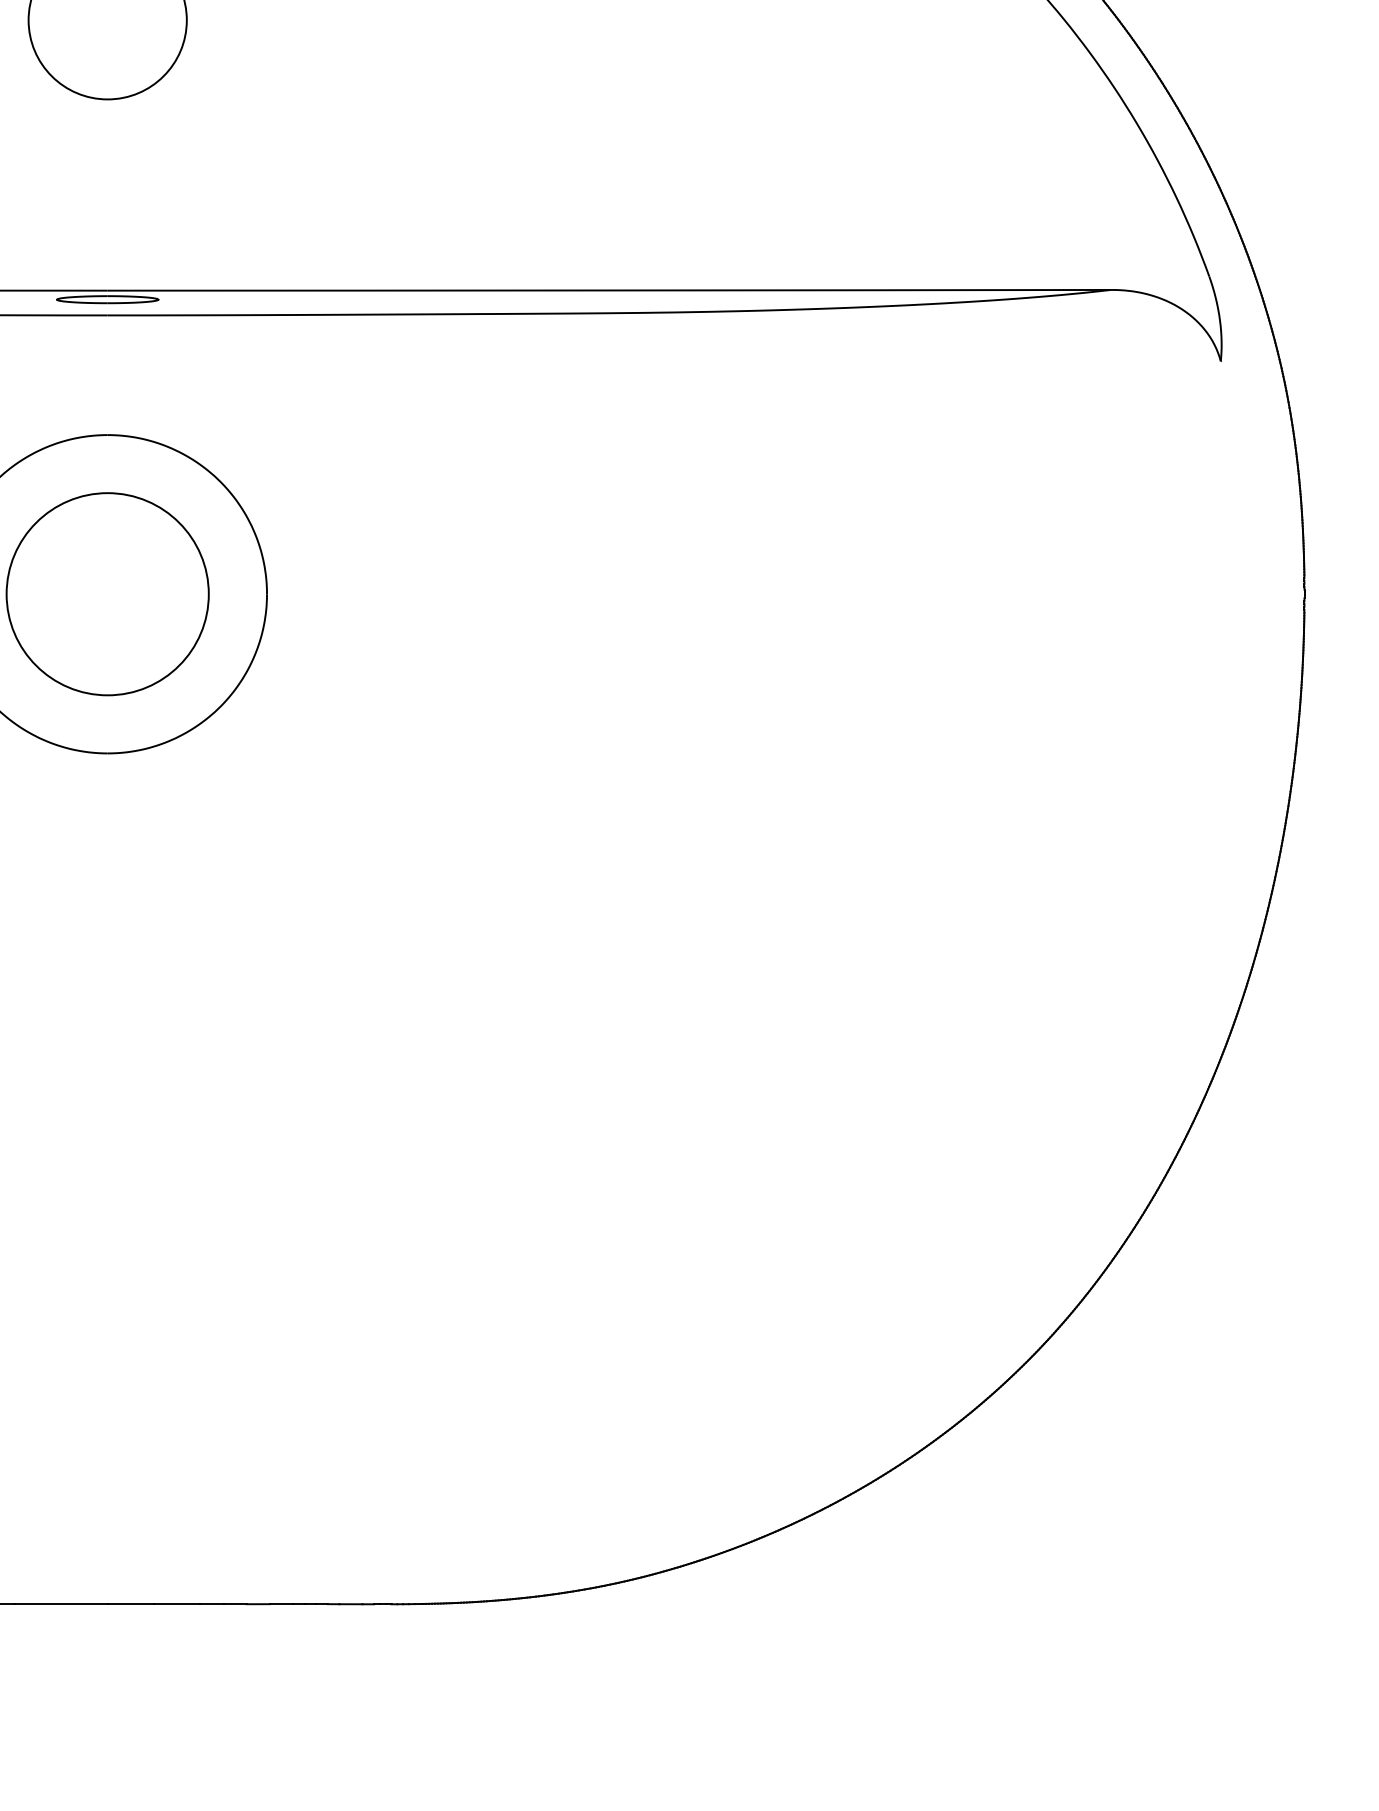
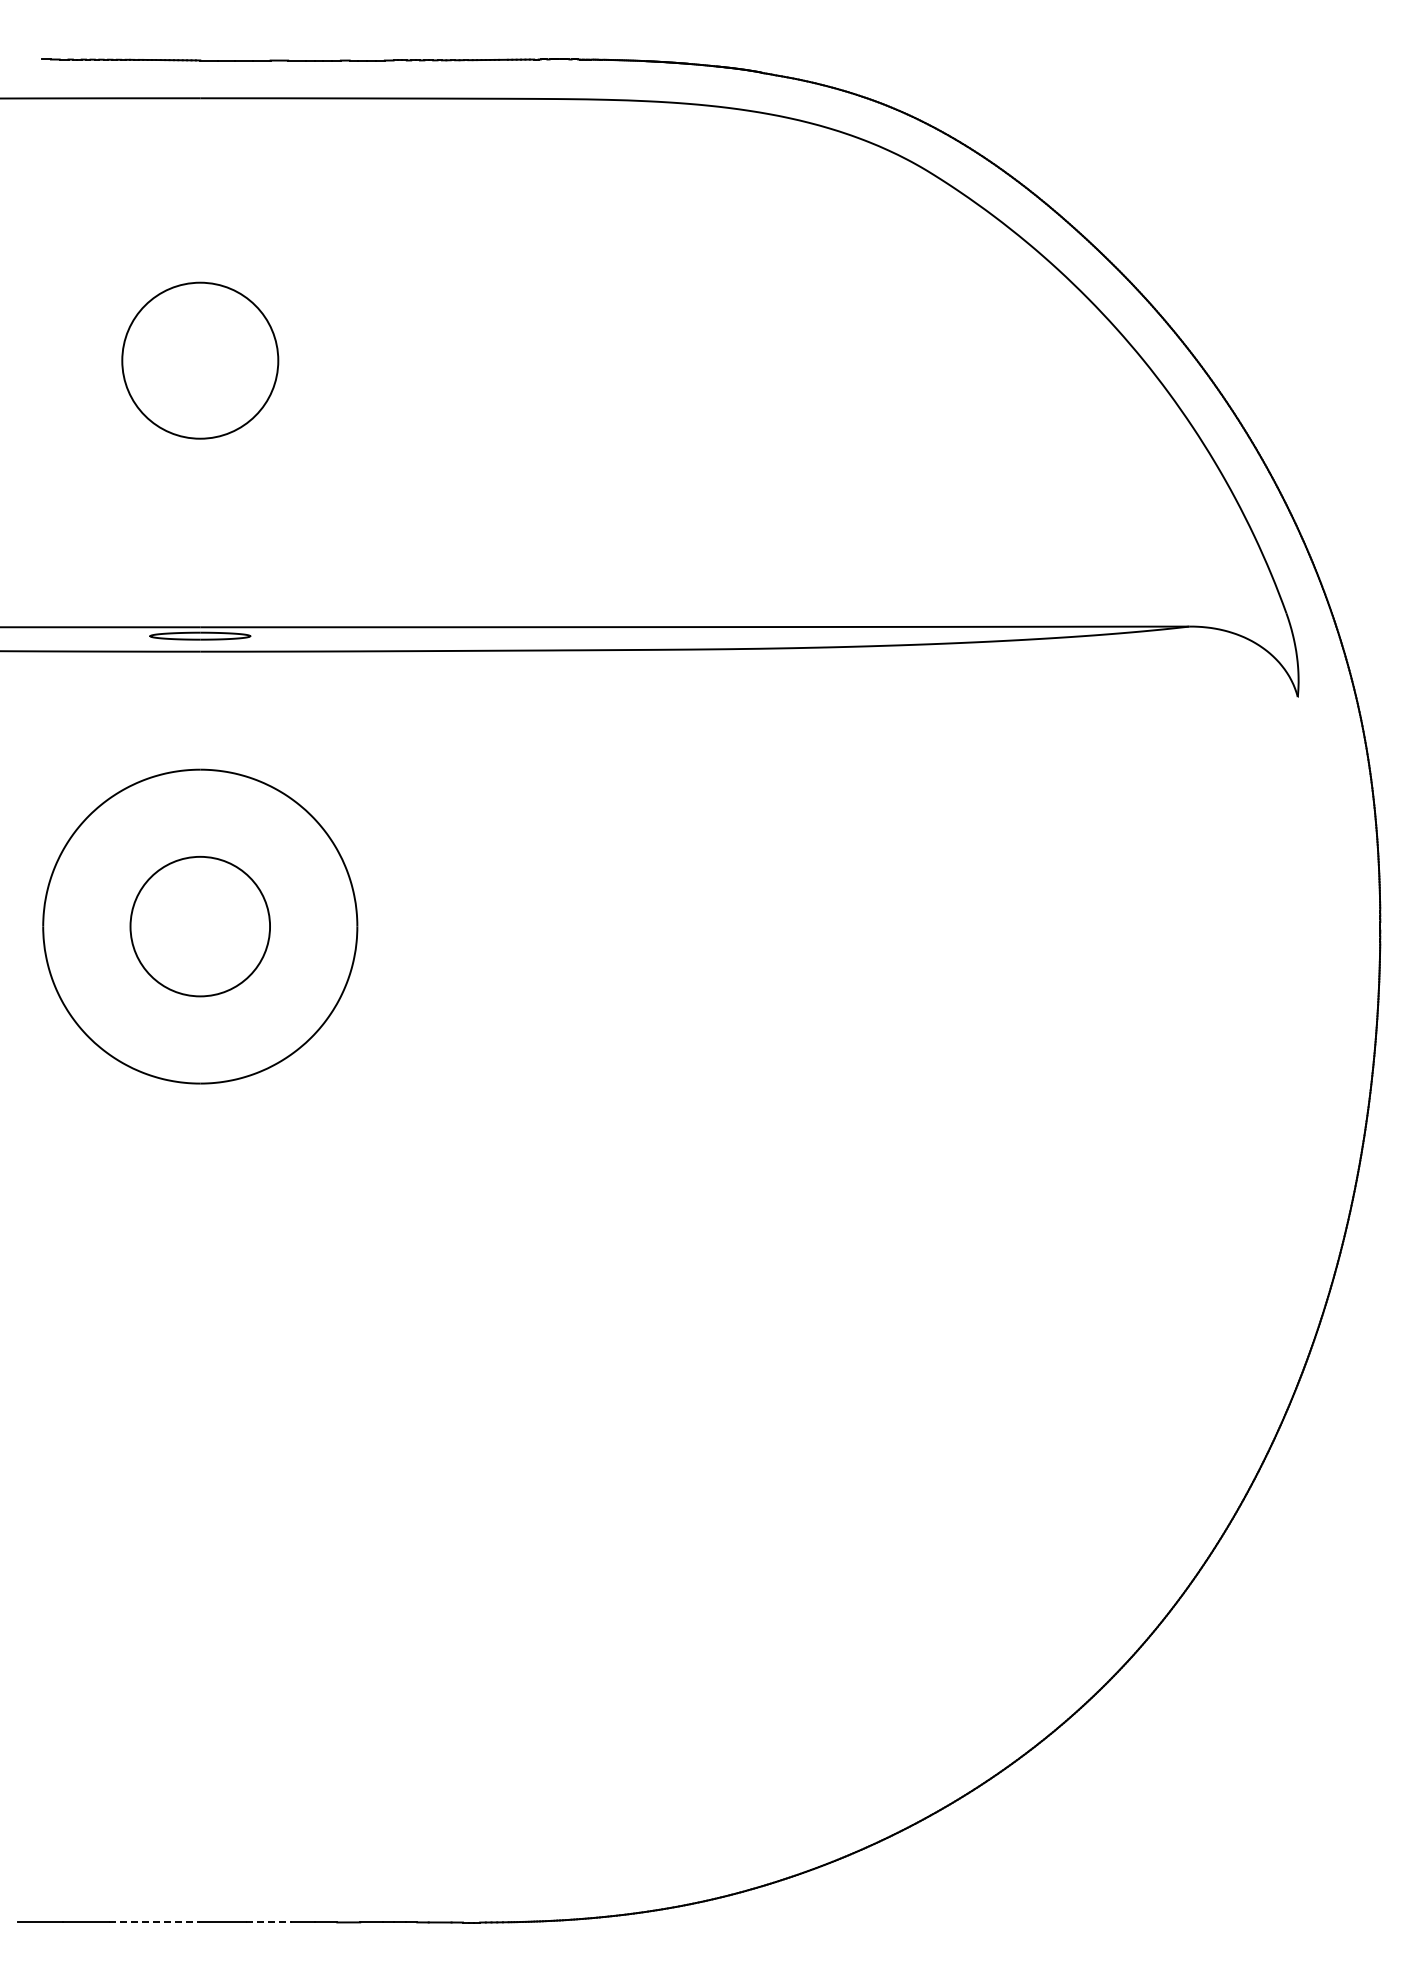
circle: (106, 594) -> (199, 926), size x0.7
line: (61, 1604) -> (154, 1922), solid -> dashed
line: (176, 1604) -> (268, 1922), solid -> dashed

